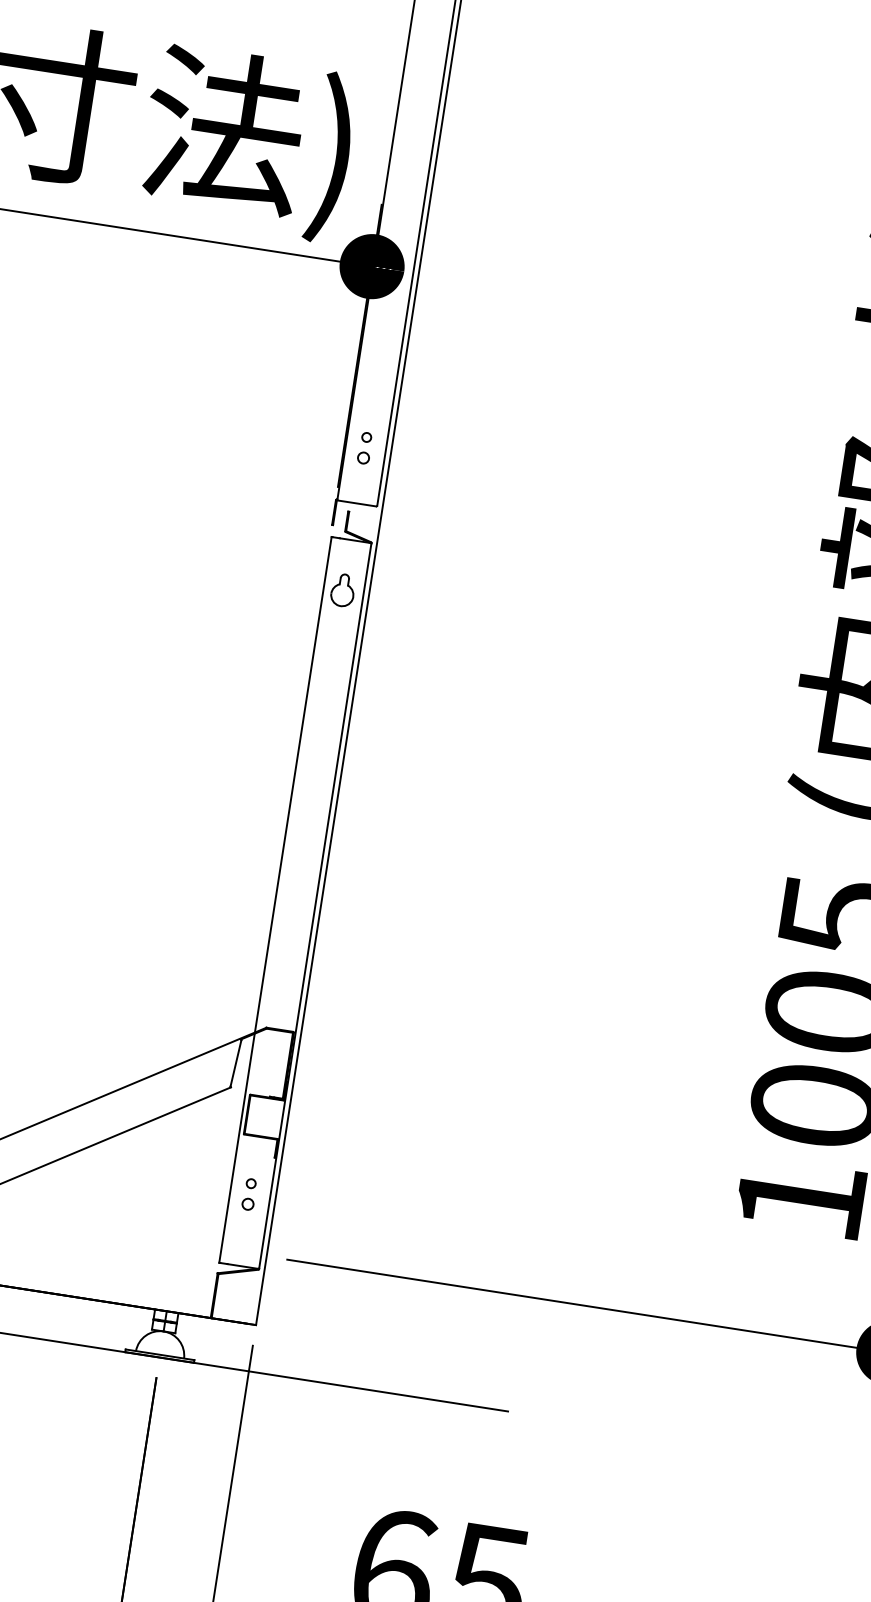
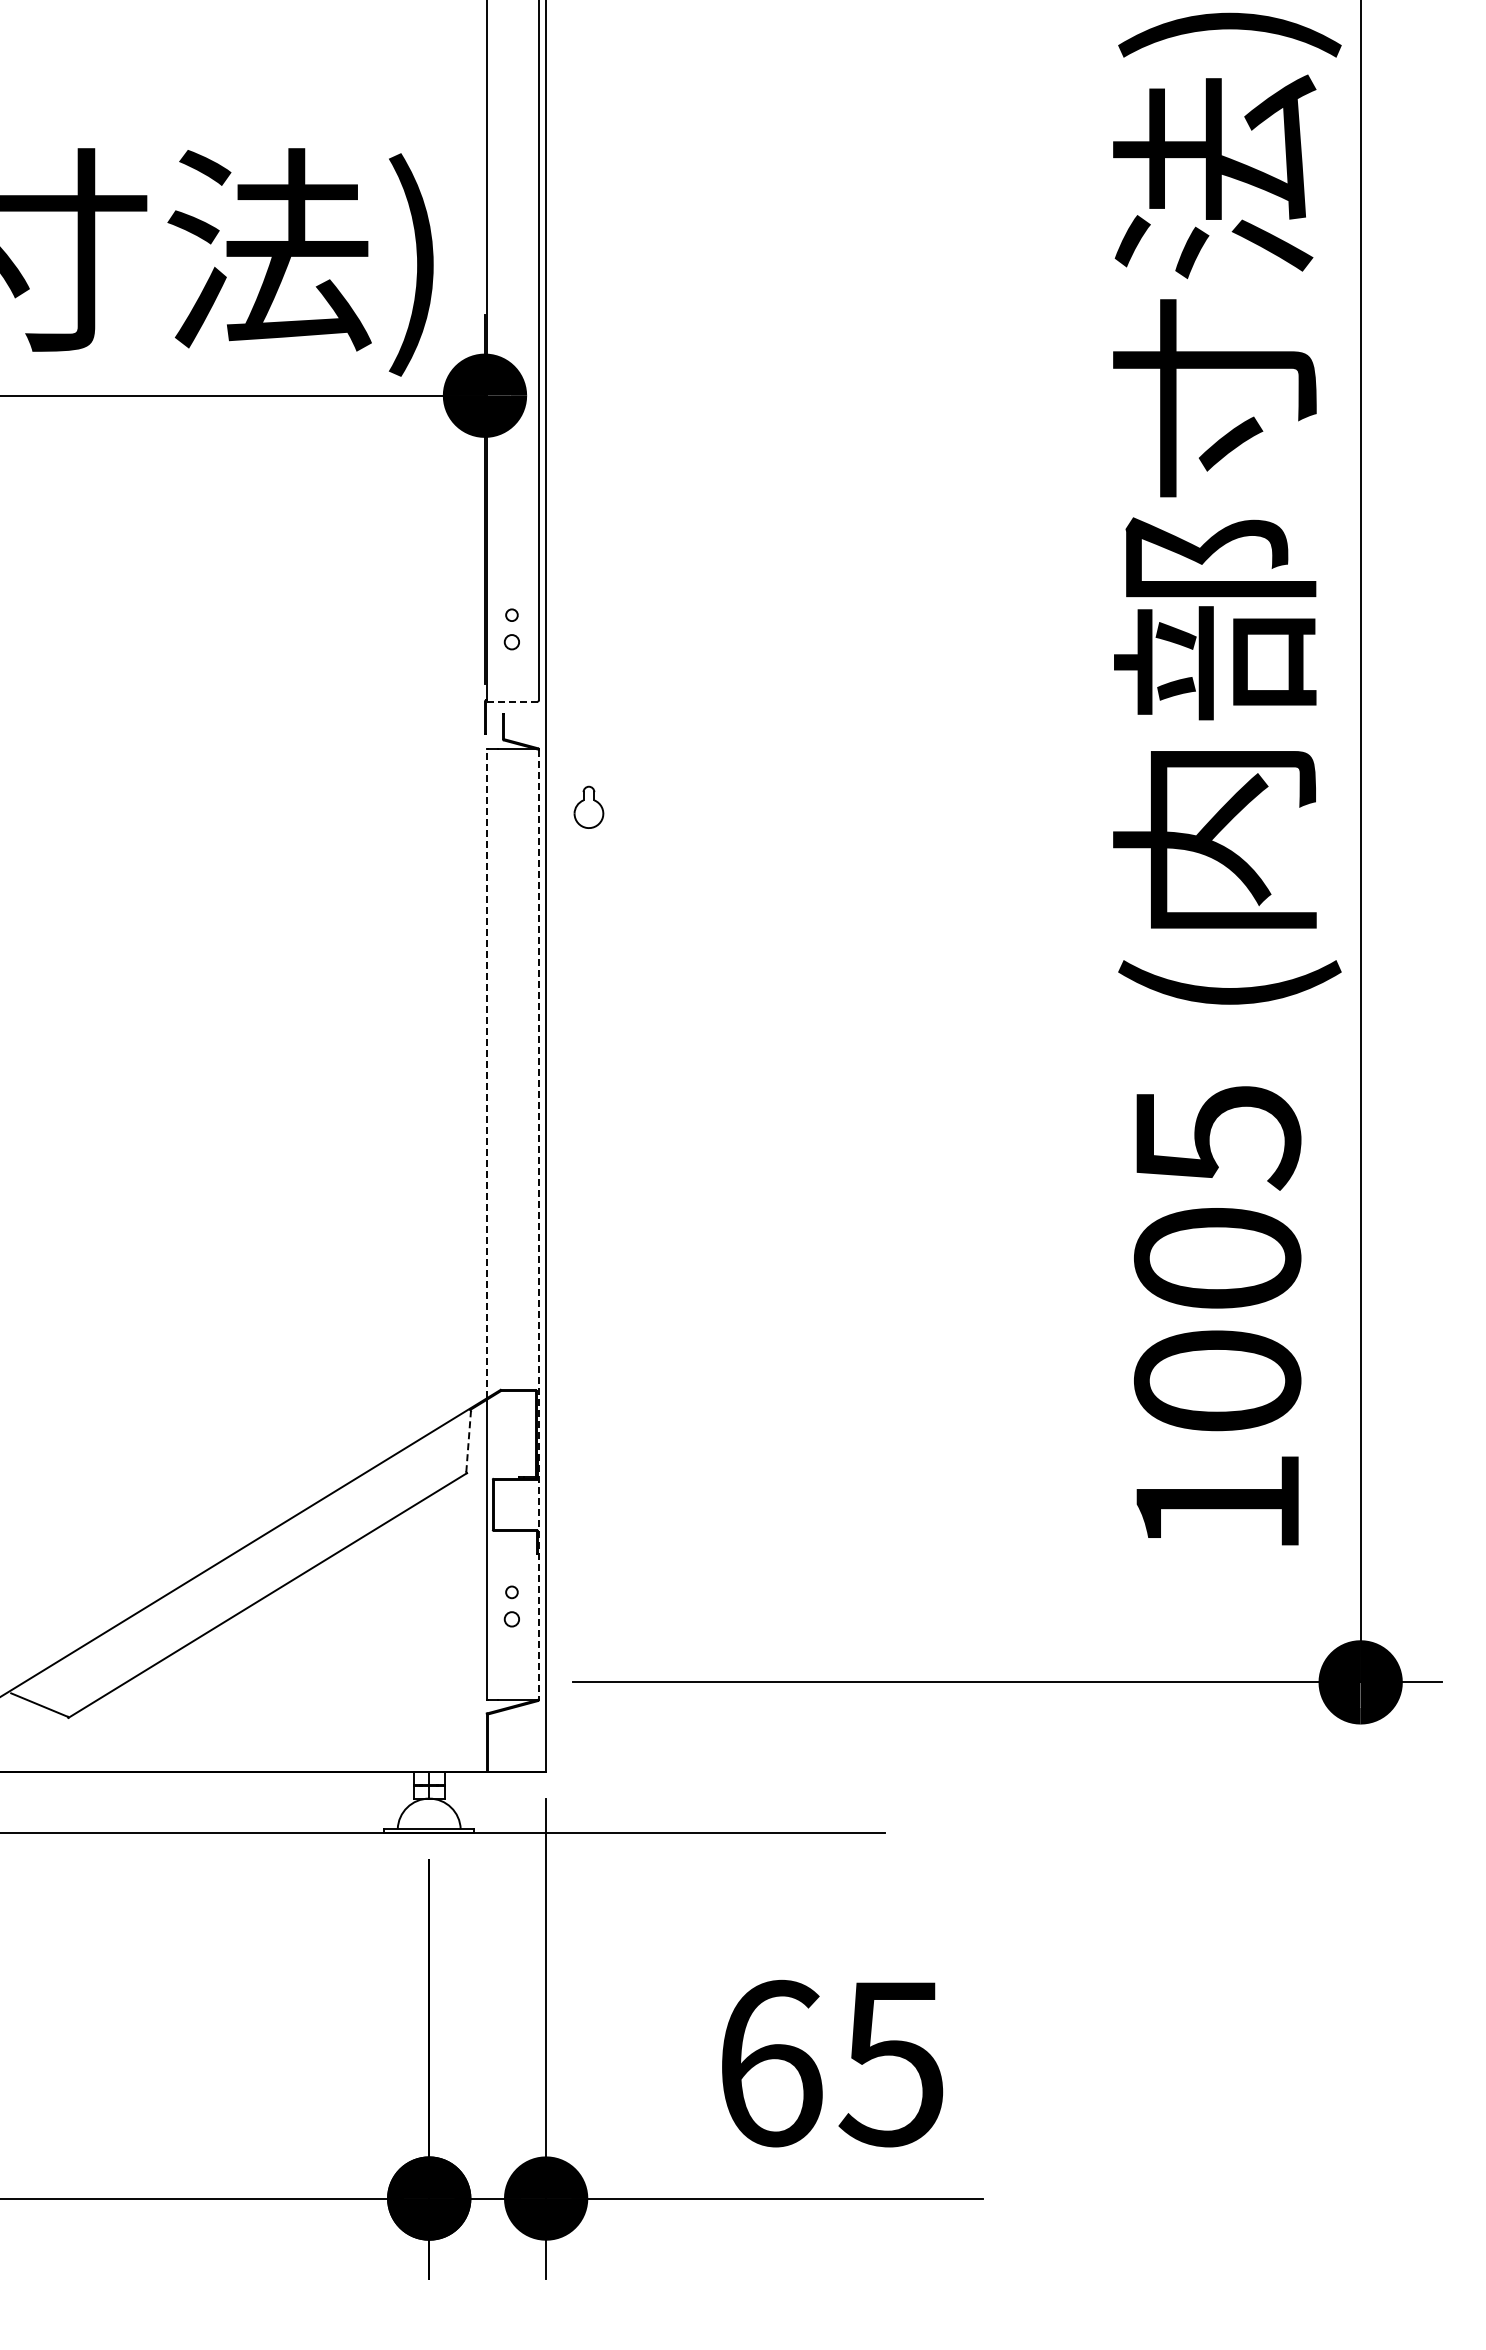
line: (356, 503) -> (511, 701), solid -> dashed
part: (342, 589) -> (588, 806), moved
line: (293, 784) -> (486, 1073), solid -> dashed
line: (314, 905) -> (538, 1224), solid -> dashed
line: (235, 1063) -> (468, 1441), solid -> dashed

